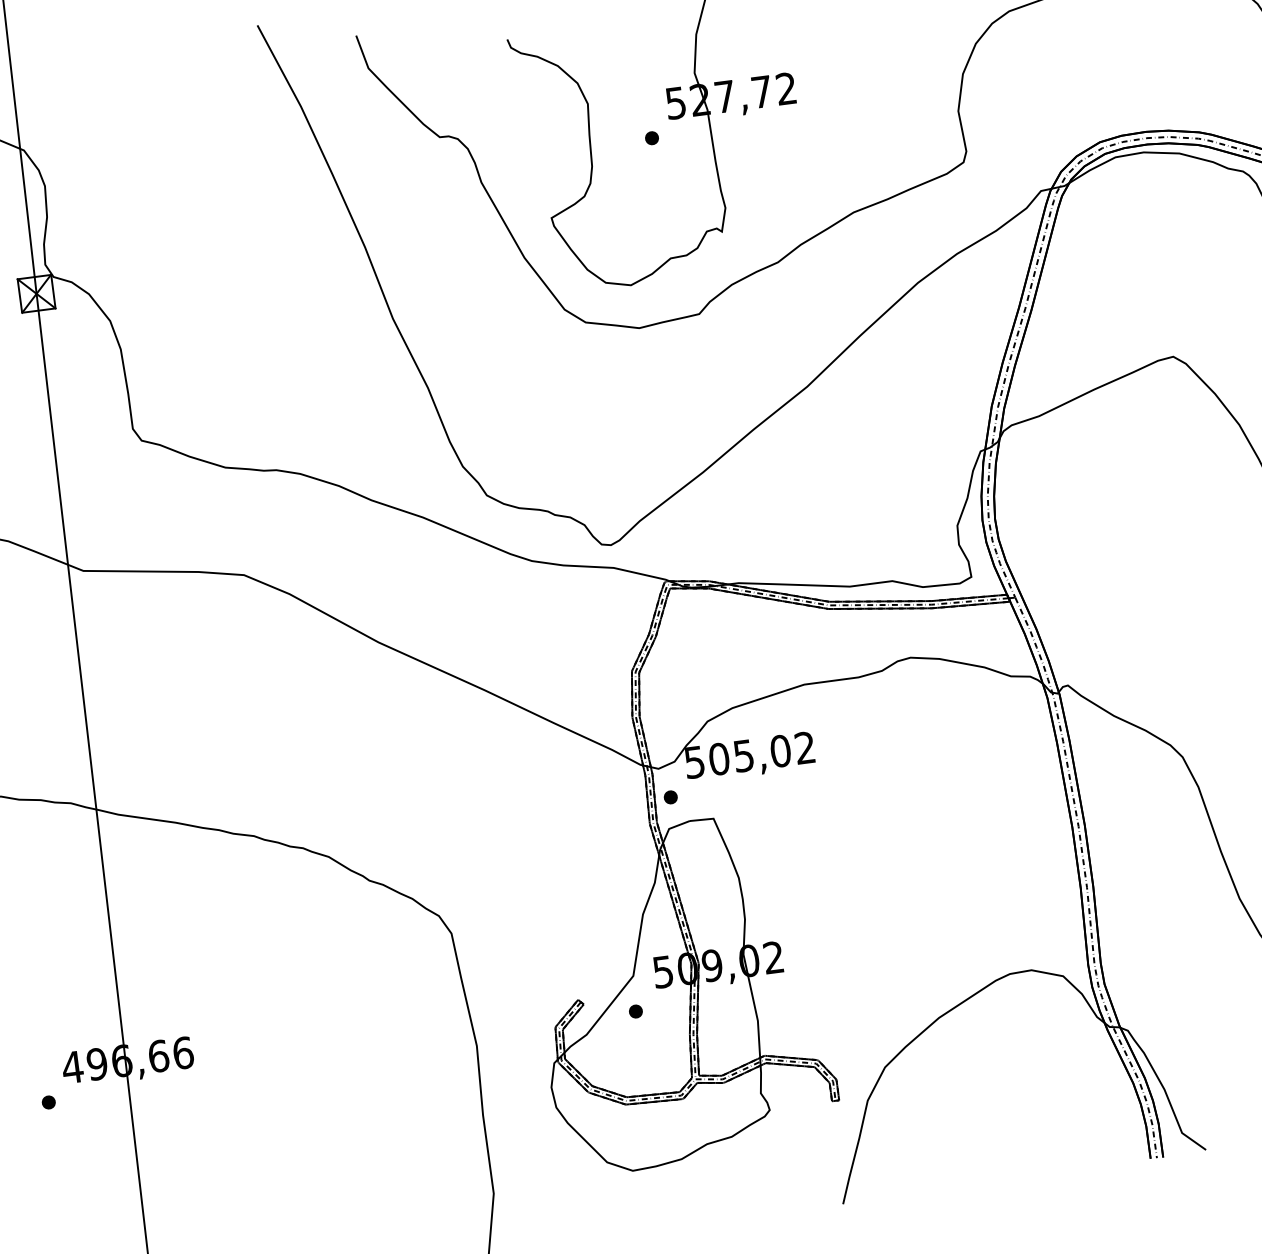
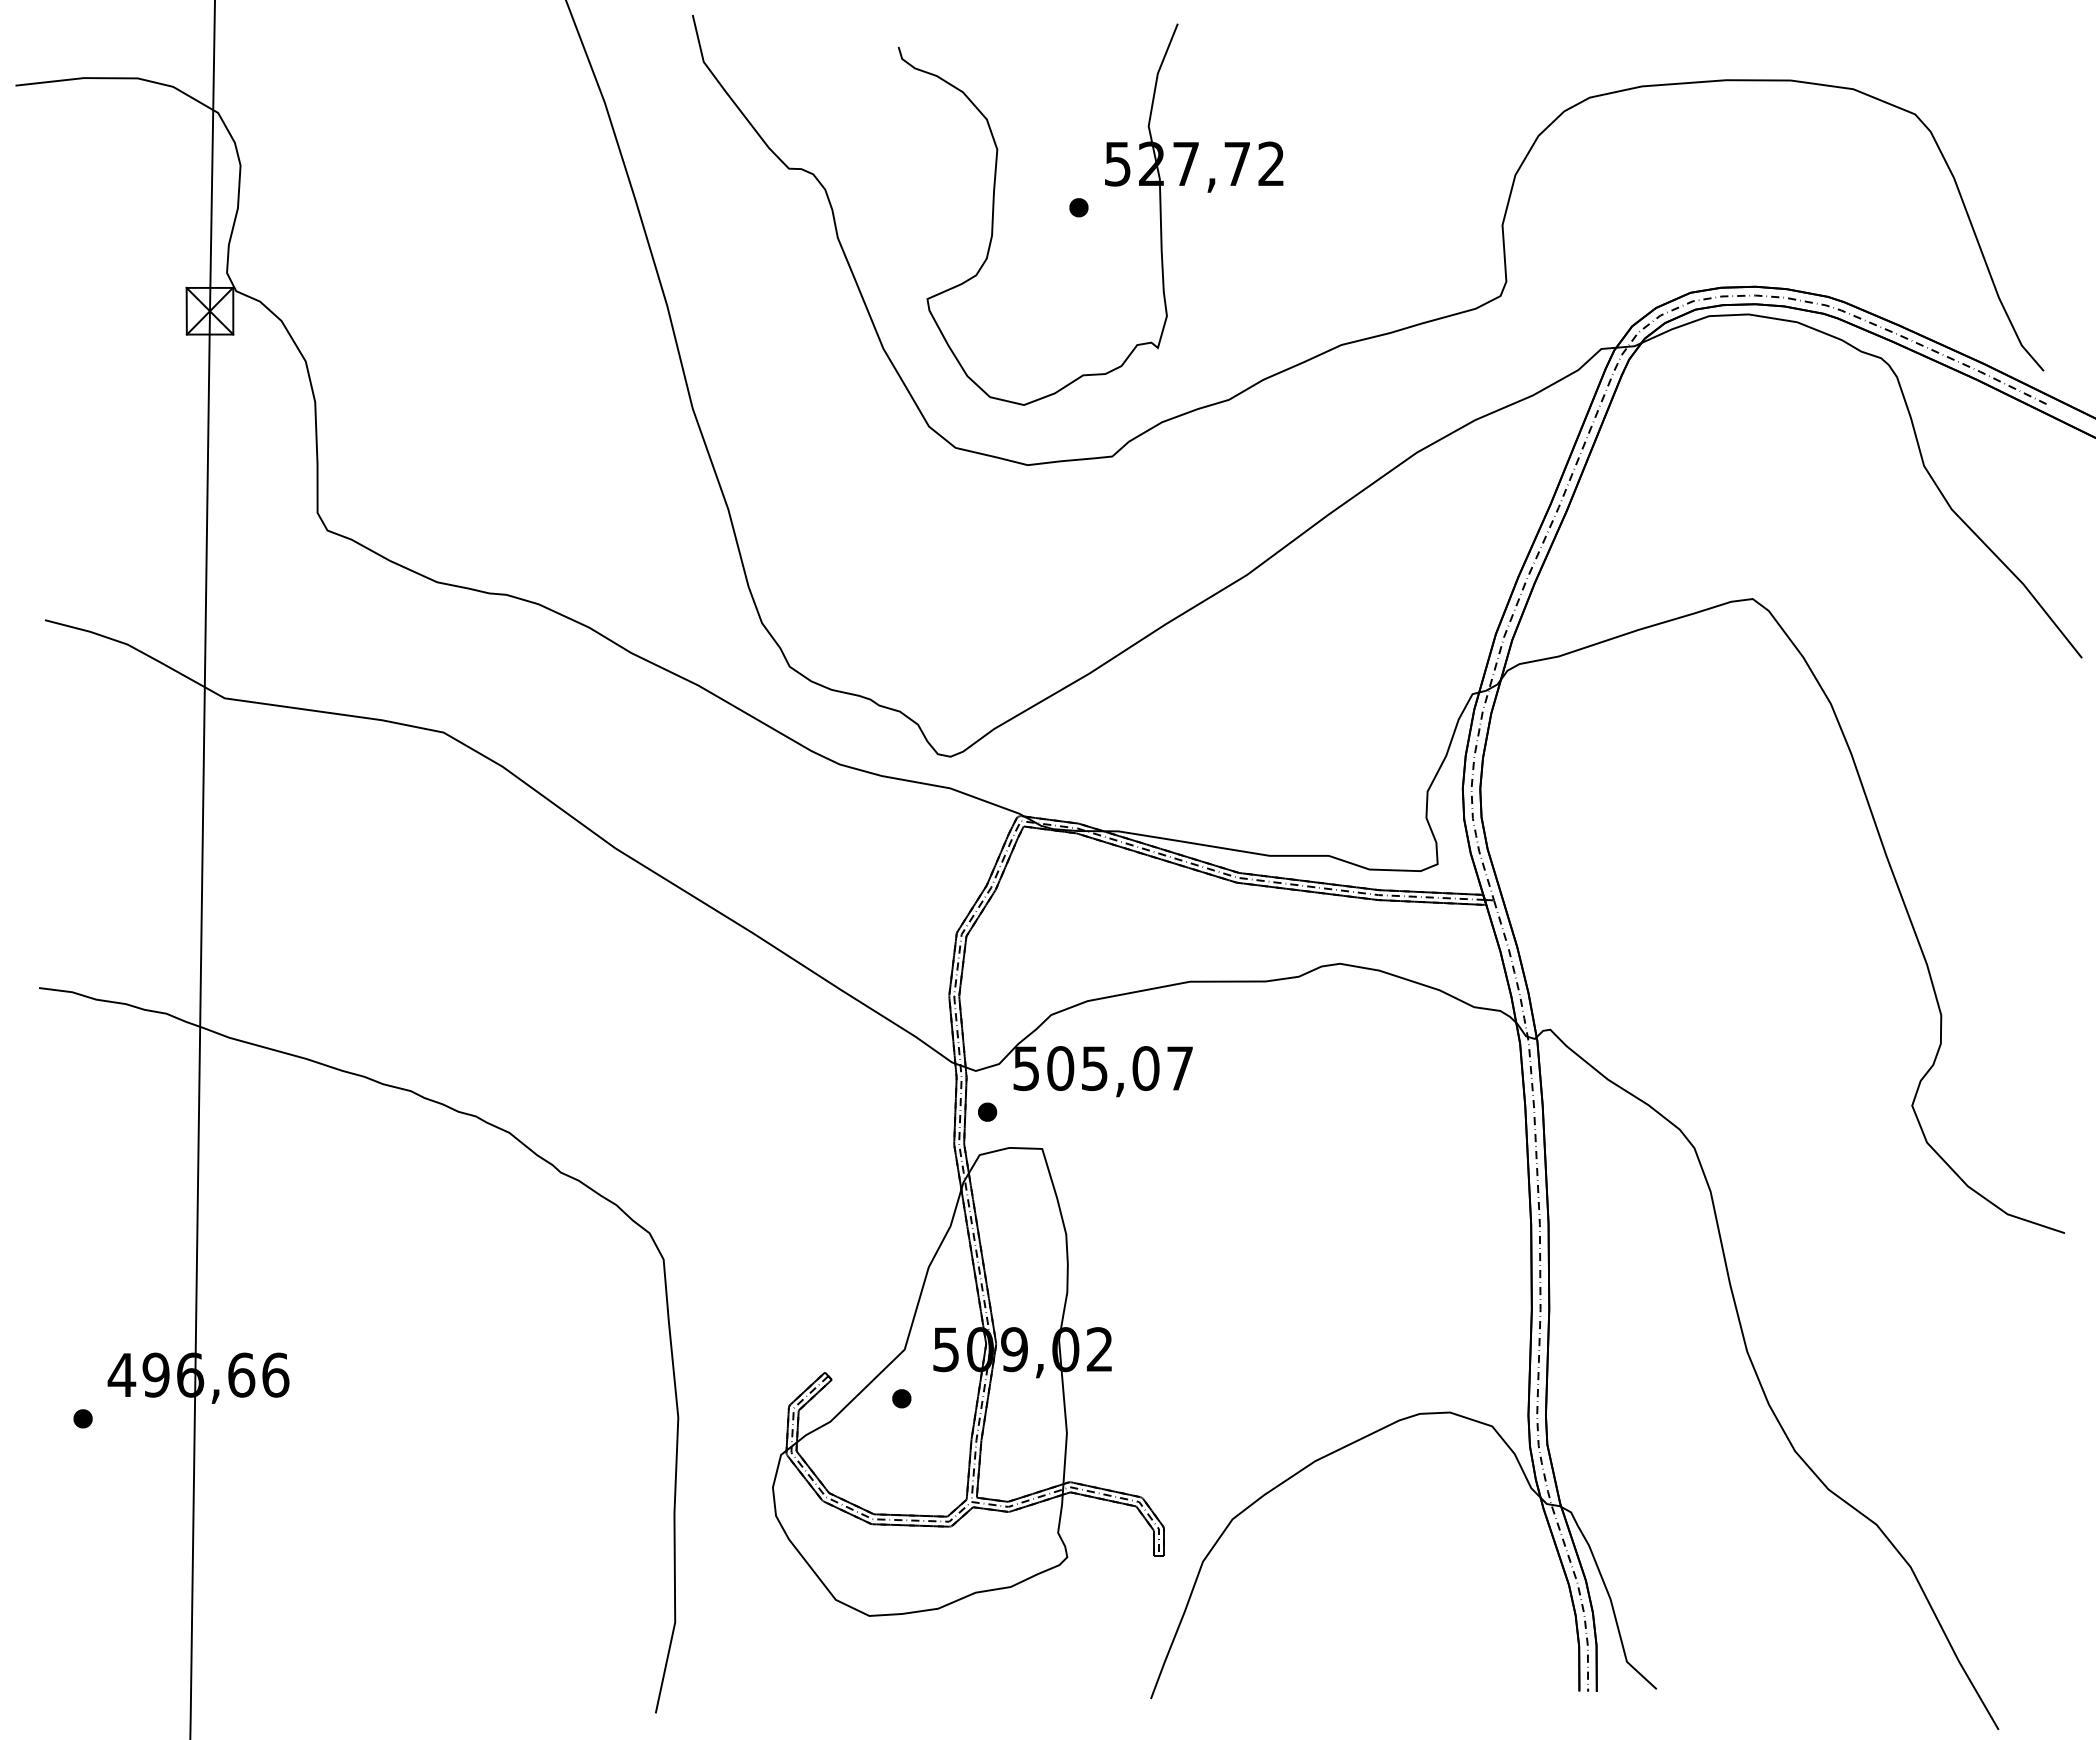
text: (804, 748) -> (1179, 1068), 505,02 -> 505,07

